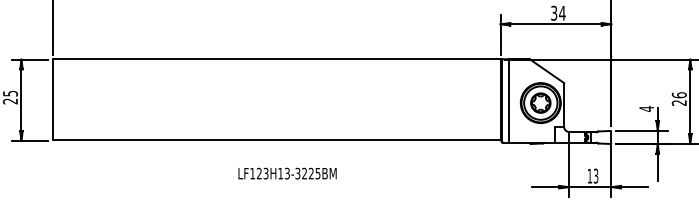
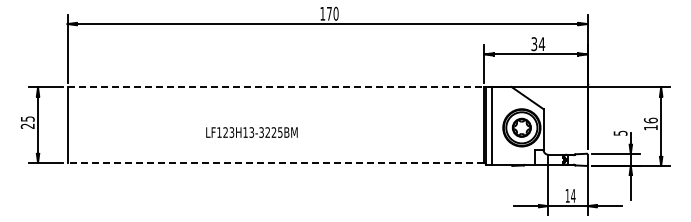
line: (277, 59) -> (276, 87), solid -> dashed
text: (678, 102) -> (650, 127), 26 -> 16
text: (646, 109) -> (620, 133), 4 -> 5
line: (276, 140) -> (275, 162), solid -> dashed
text: (287, 173) -> (251, 132), moved
text: (596, 175) -> (573, 195), 13 -> 14

